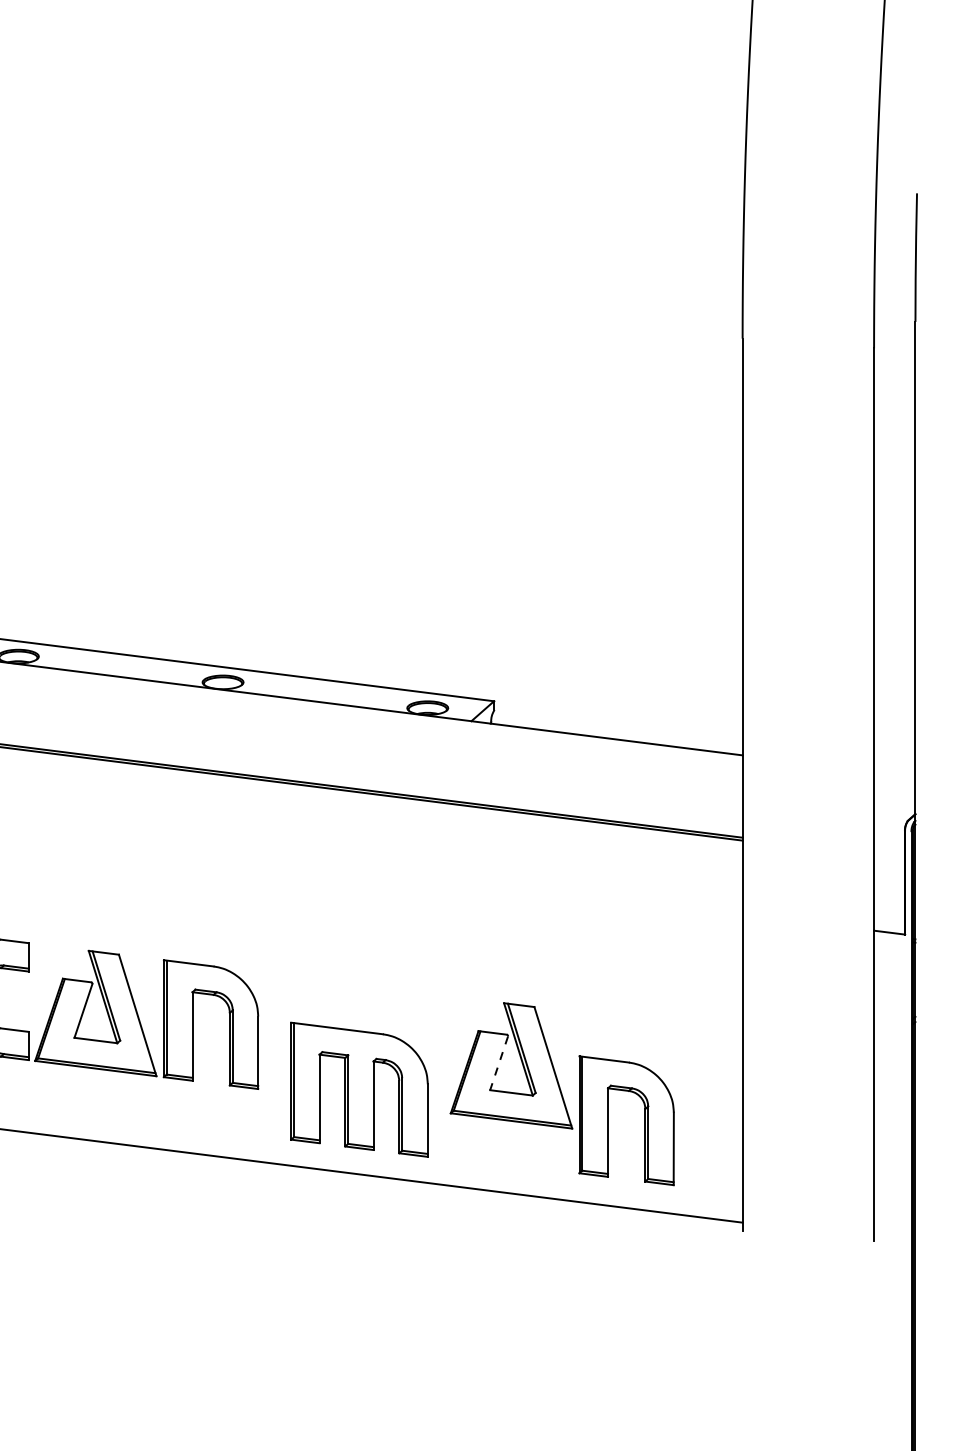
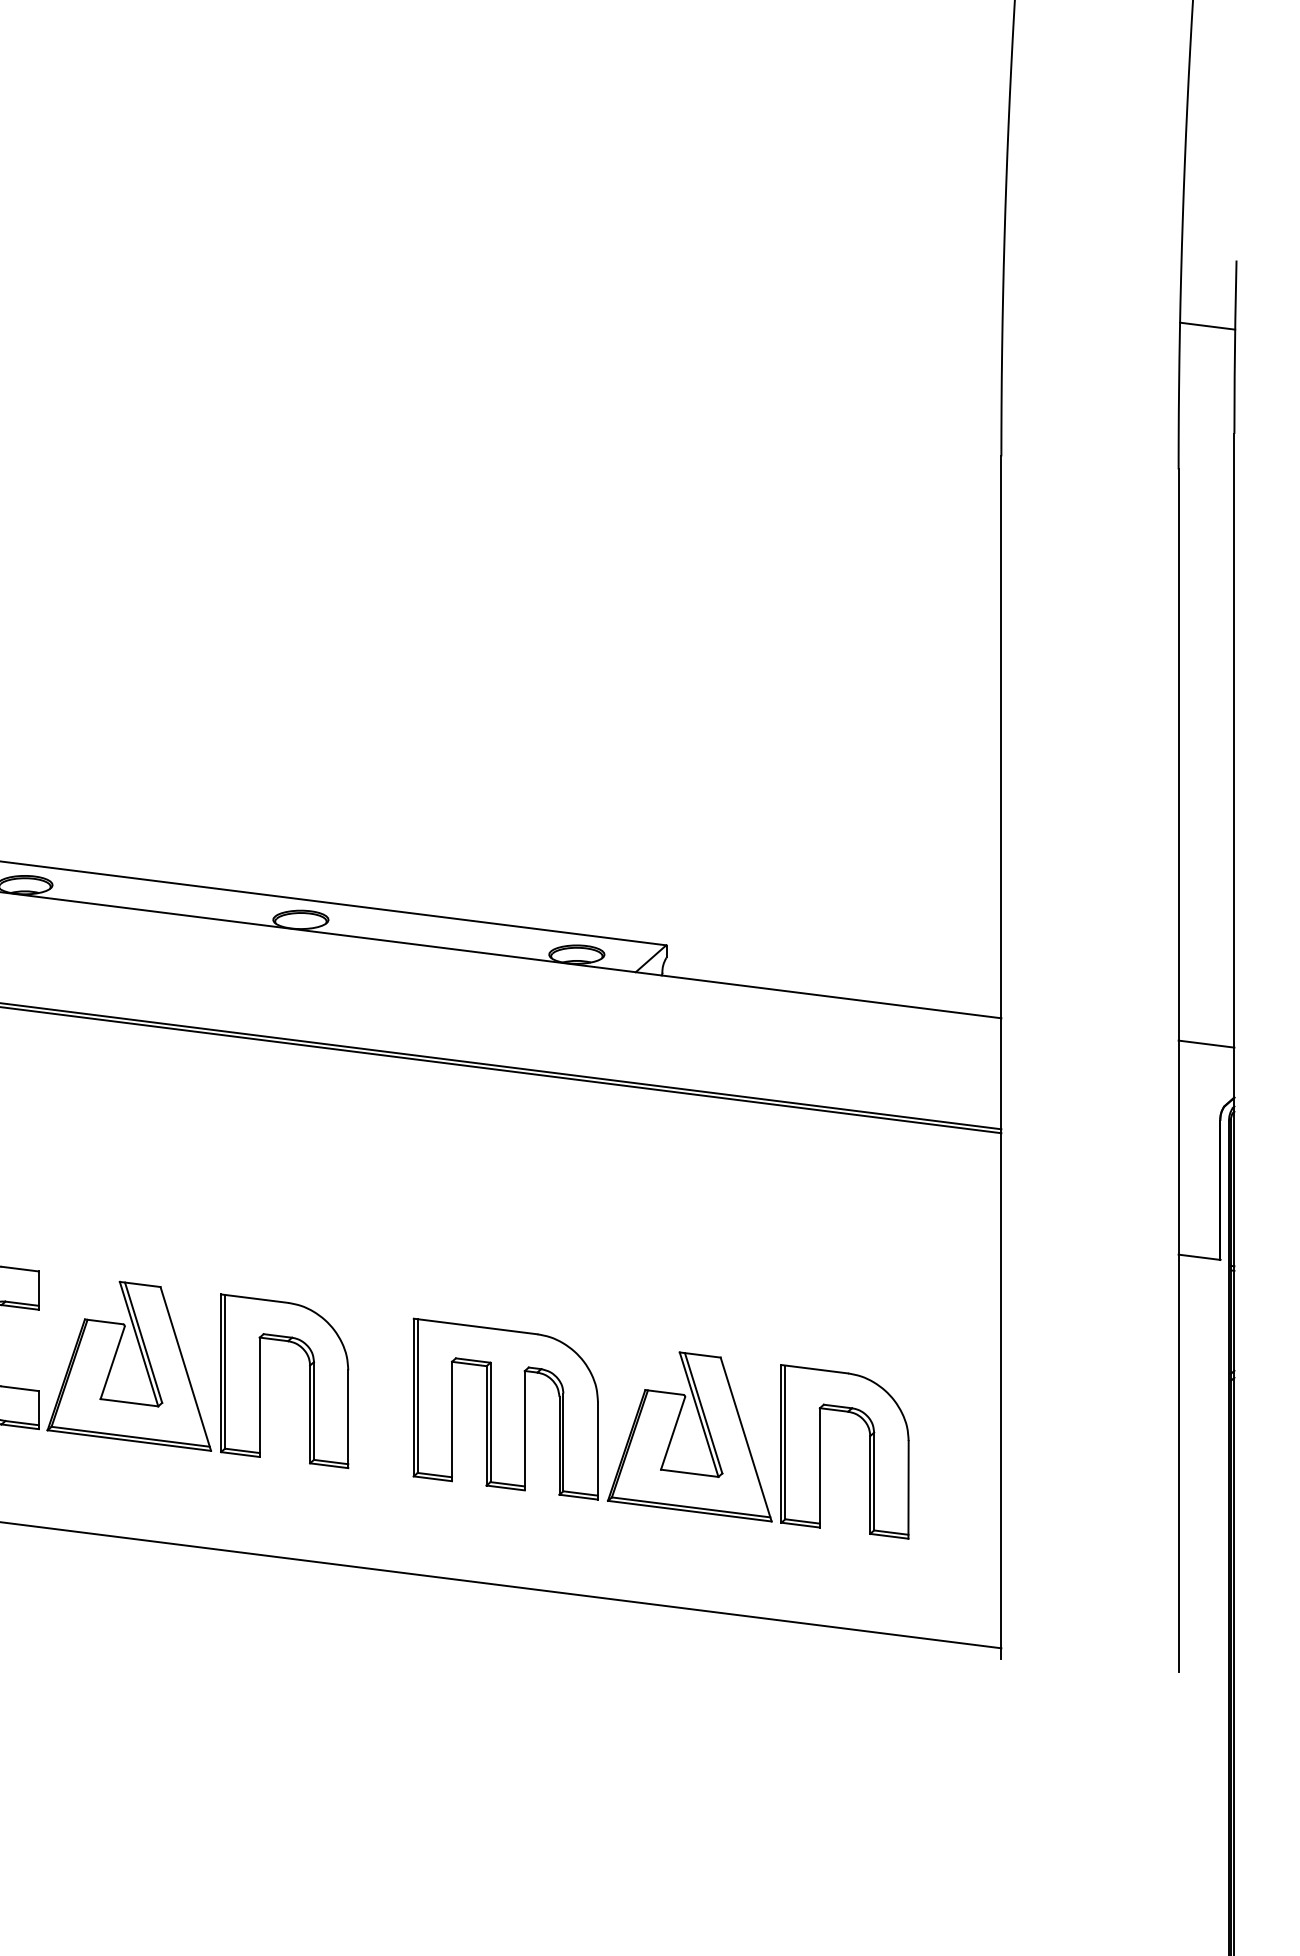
line: (895, 241) -> (1207, 325), added
line: (894, 774) -> (1206, 1043), added
line: (498, 1064) -> (672, 1434), dashed -> solid
part: (359, 1089) -> (505, 1408), moved
part: (608, 1120) -> (820, 1451), moved

